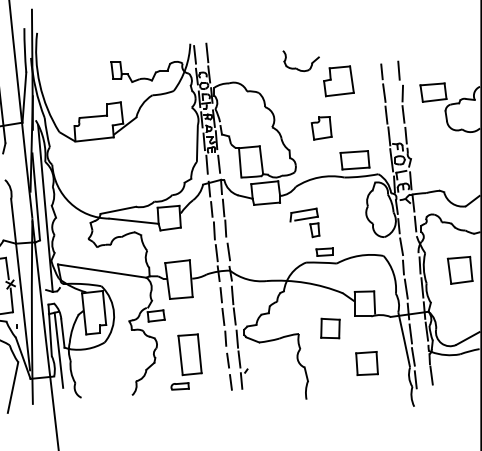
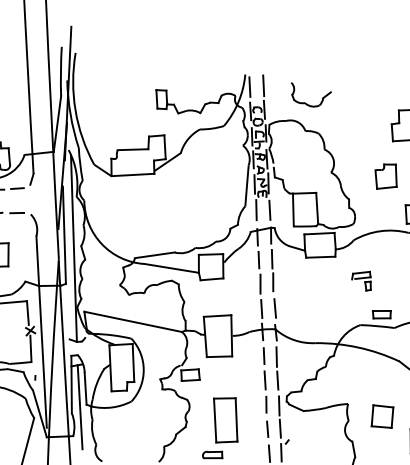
part: (296, 67) -> (305, 102), moved
part: (304, 222) -> (361, 280), size x0.6
part: (330, 328) -> (382, 416), moved

